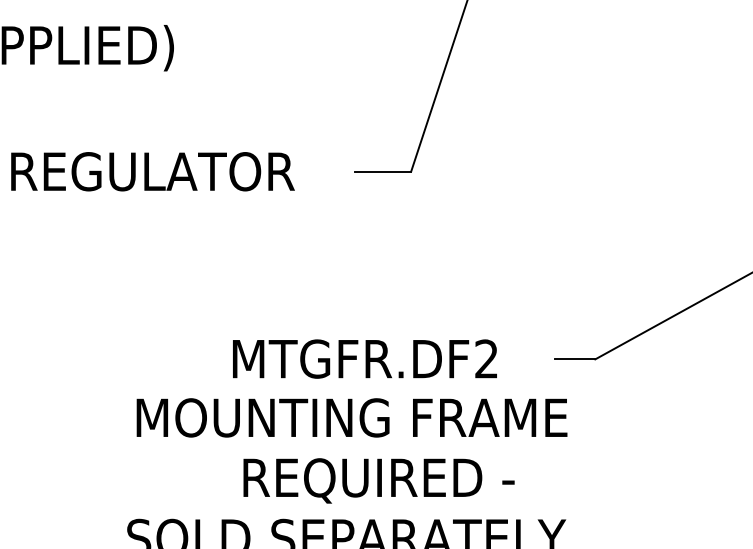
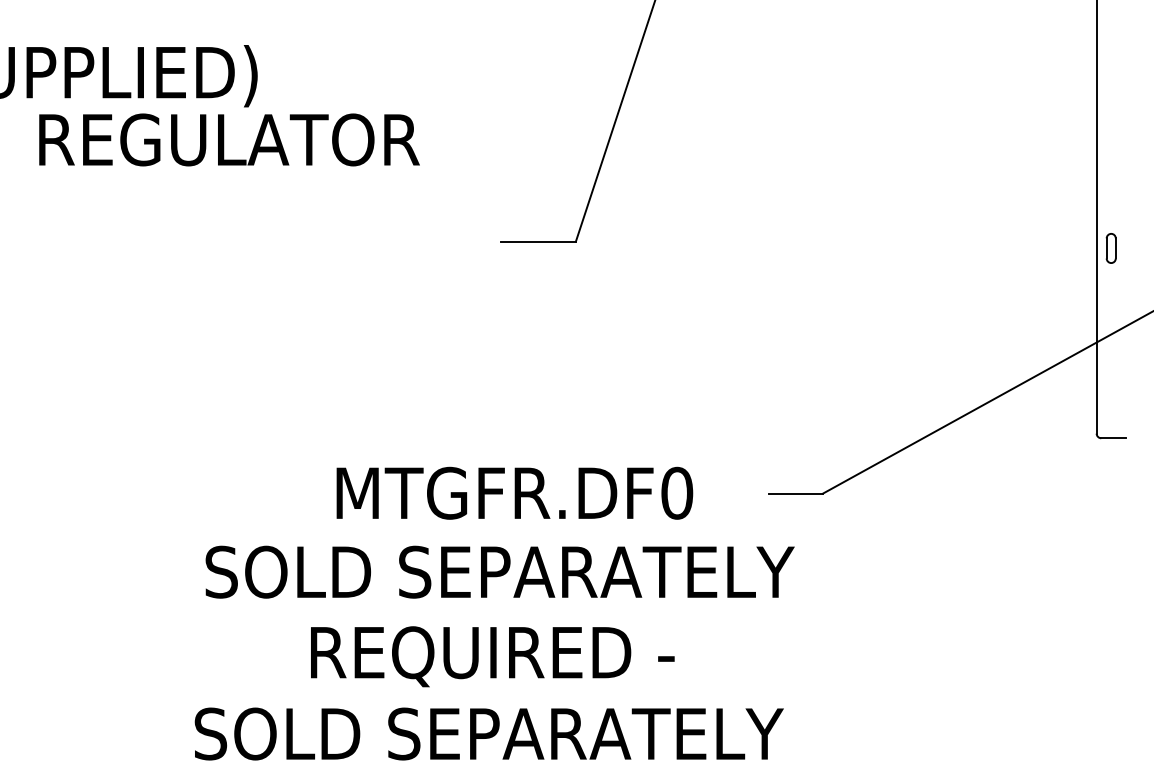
text: (153, 171) -> (229, 139), moved
text: (486, 358) -> (677, 492), MTGFR.DF2 -> MTGFR.DF0
text: (354, 417) -> (499, 571), MOUNTING FRAME -> SOLD SEPARATELY
text: (378, 480) -> (492, 656), moved

